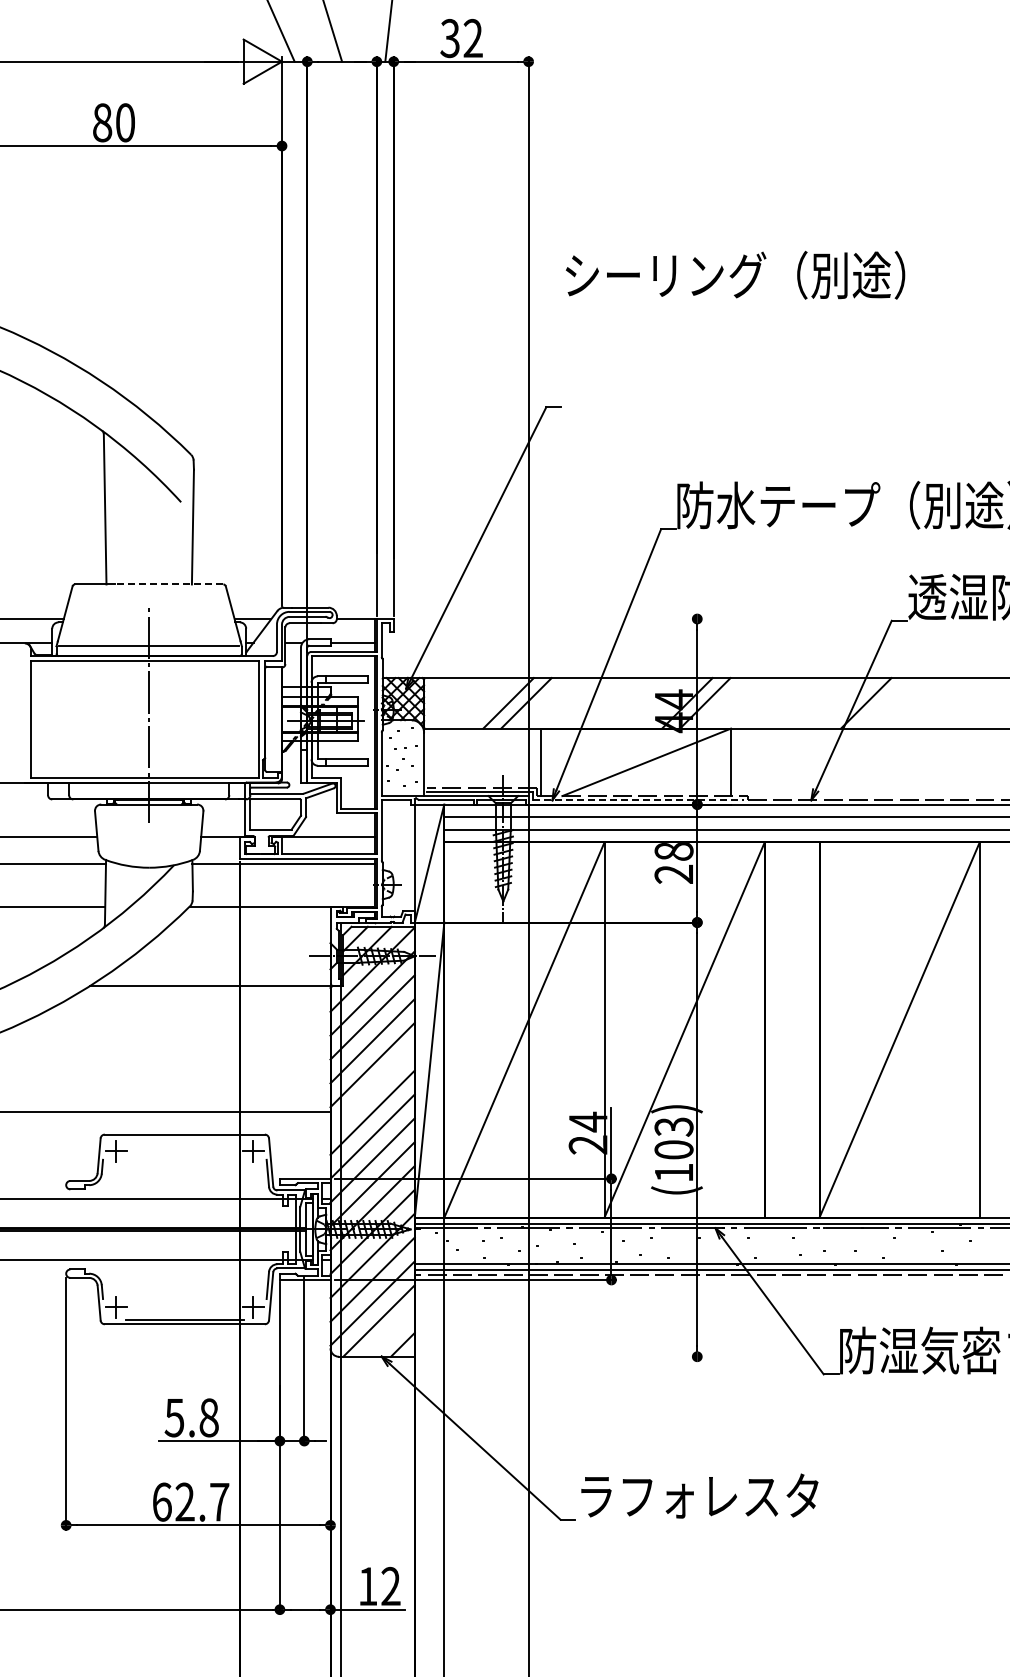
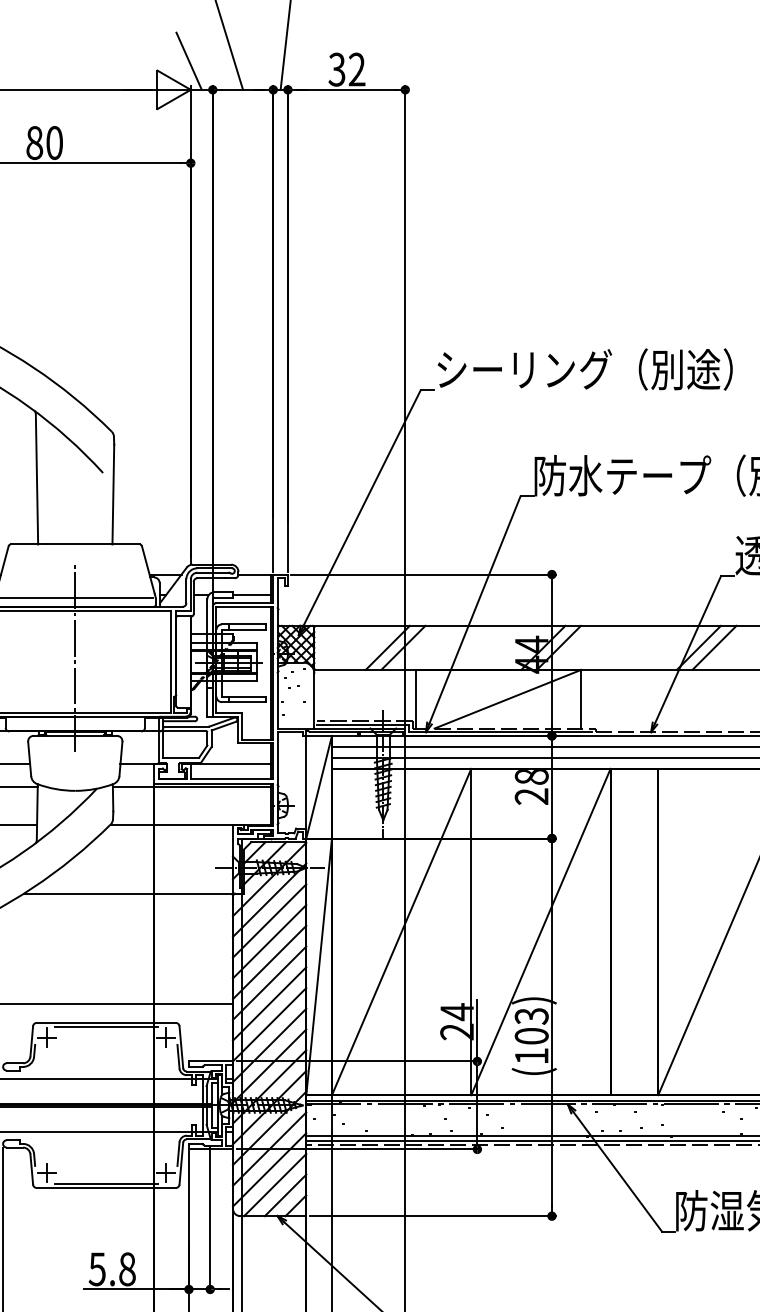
text: (735, 274) -> (585, 368), moved
line: (168, 584) -> (92, 544), dashed -> solid
line: (548, 619) -> (422, 574), added
line: (883, 703) -> (713, 648), added
line: (638, 800) -> (500, 732), dashed -> solid
line: (372, 1088) -> (269, 982), added
line: (184, 1138) -> (106, 1026), added
line: (390, 1332) -> (285, 1195), added
line: (560, 1356) -> (433, 1215), added

